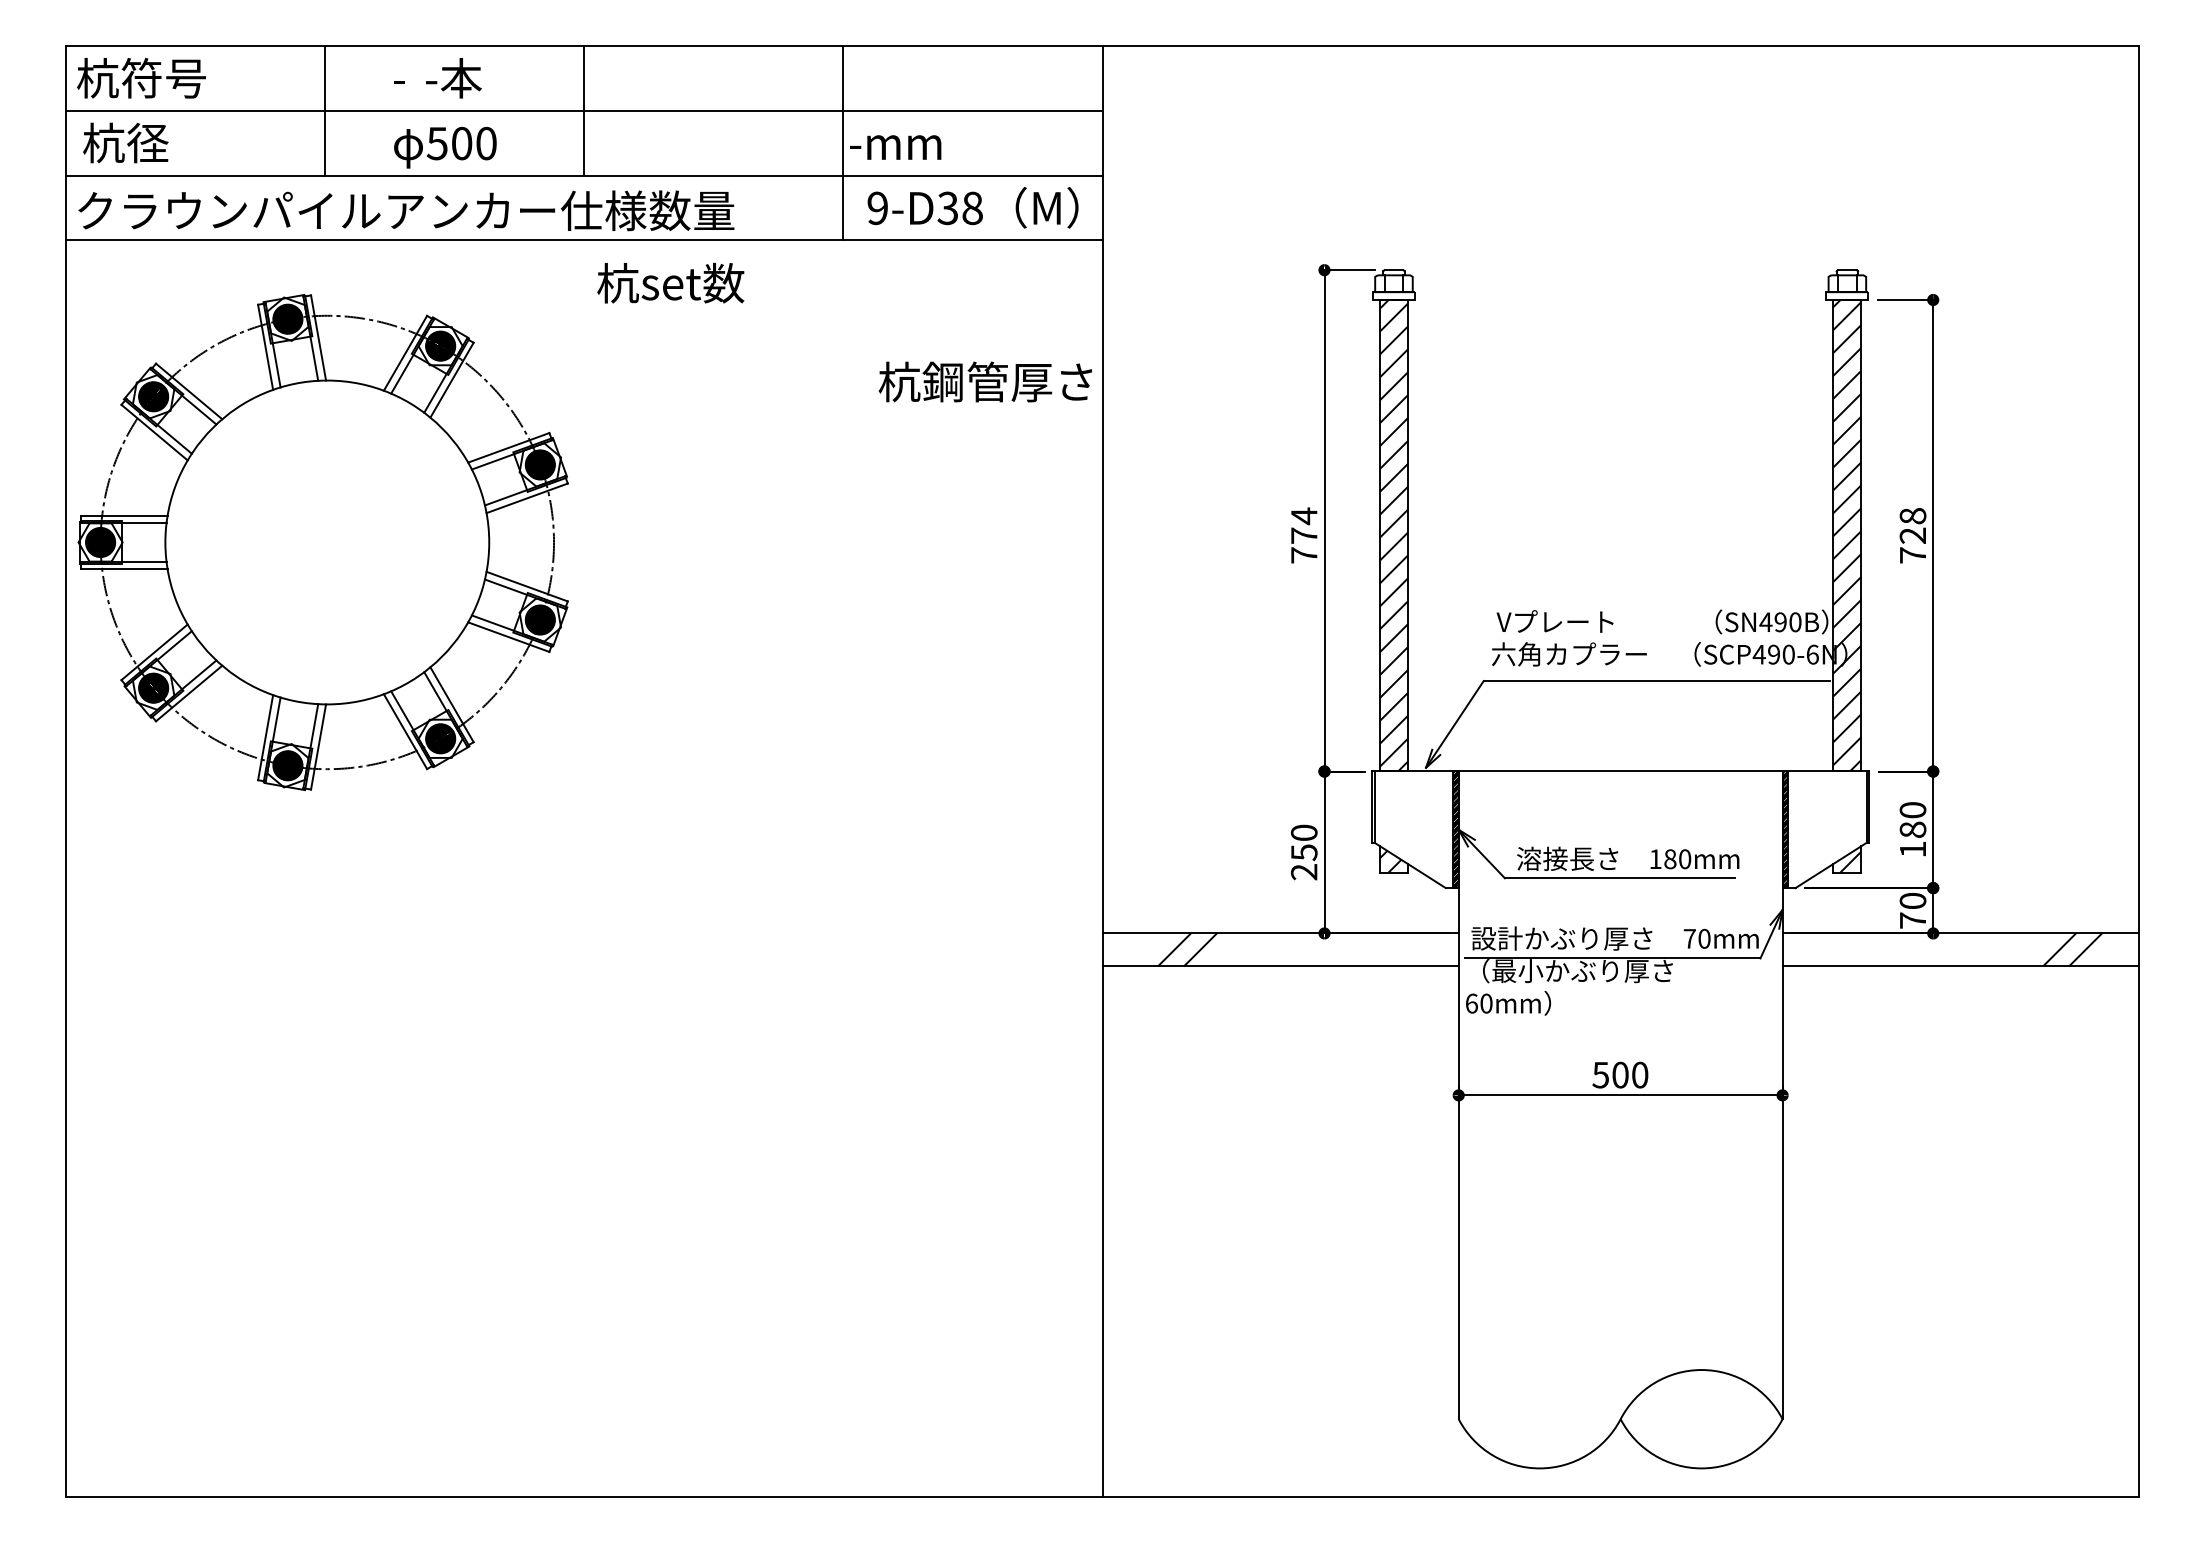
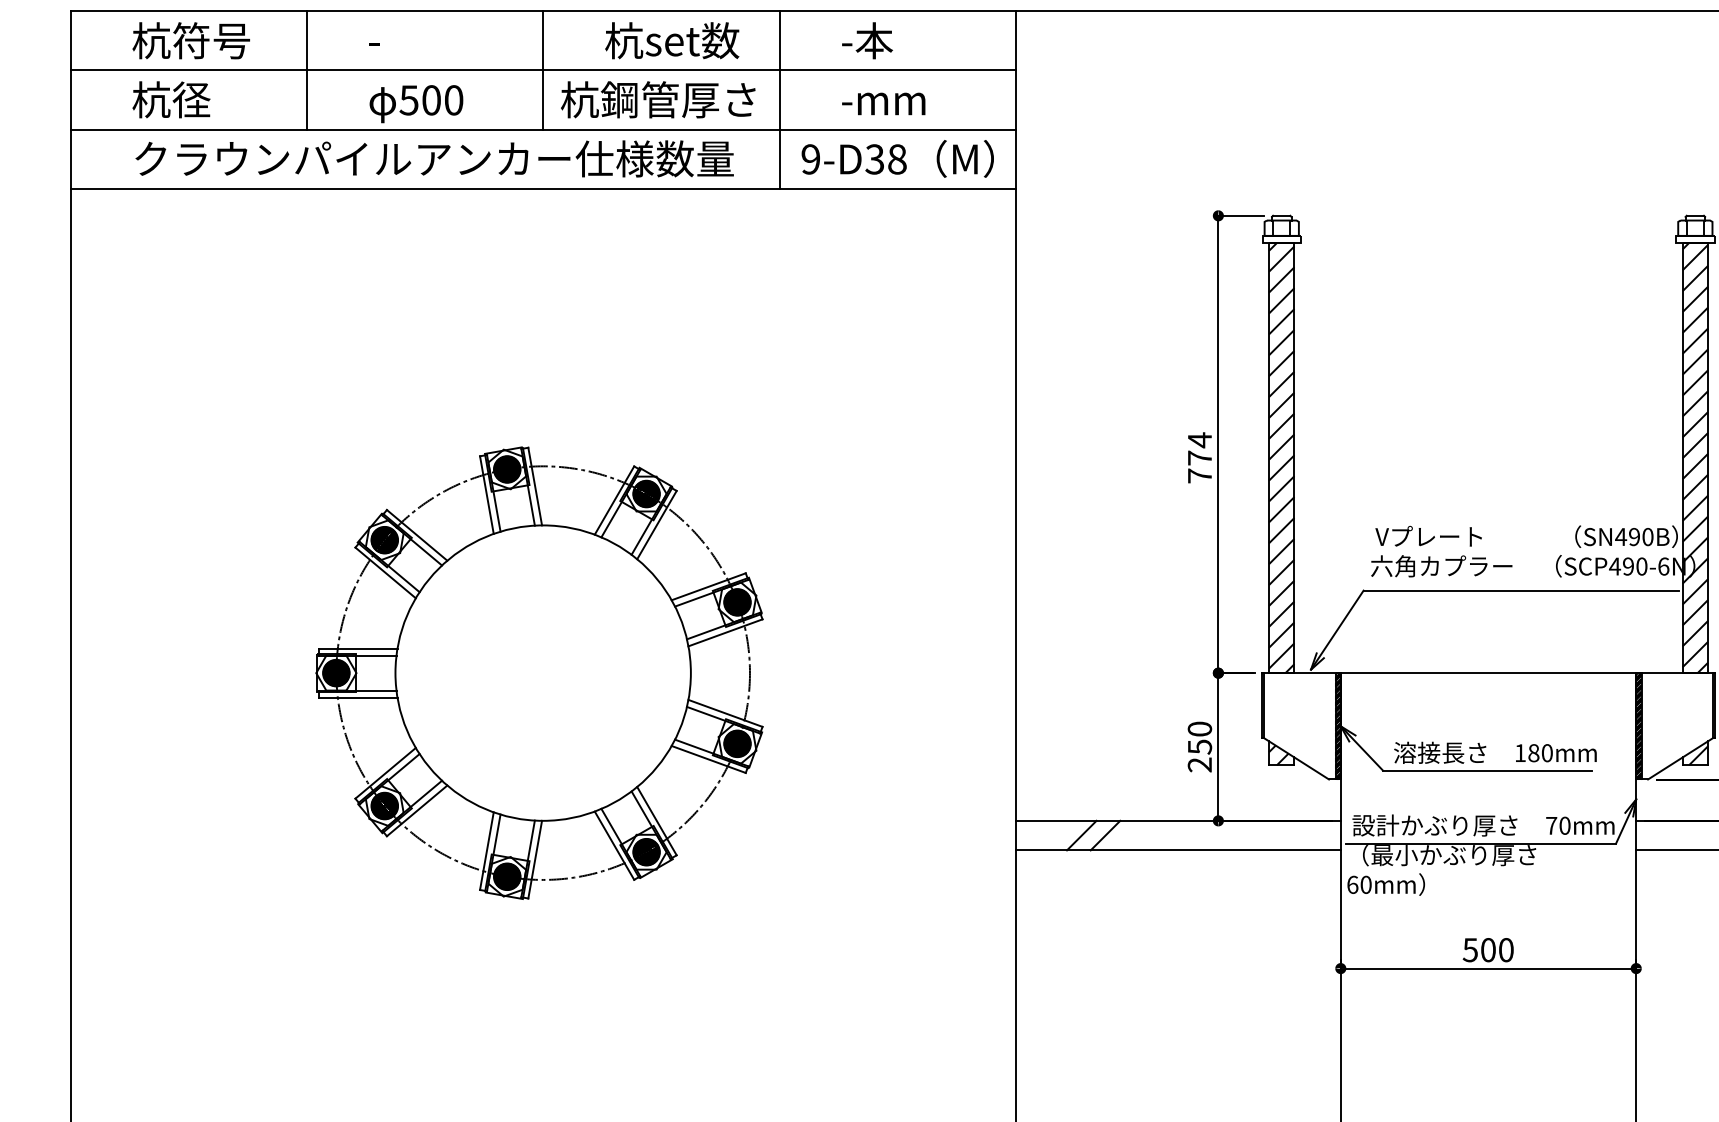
text: (141, 78) -> (191, 40), moved
text: (453, 78) -> (867, 40), moved
text: (125, 142) -> (171, 99), moved
text: (895, 147) -> (883, 103), moved
text: (406, 210) -> (434, 158), moved
text: (670, 283) -> (671, 40), moved
text: (984, 381) -> (657, 99), moved
part: (322, 542) -> (538, 673), moved

